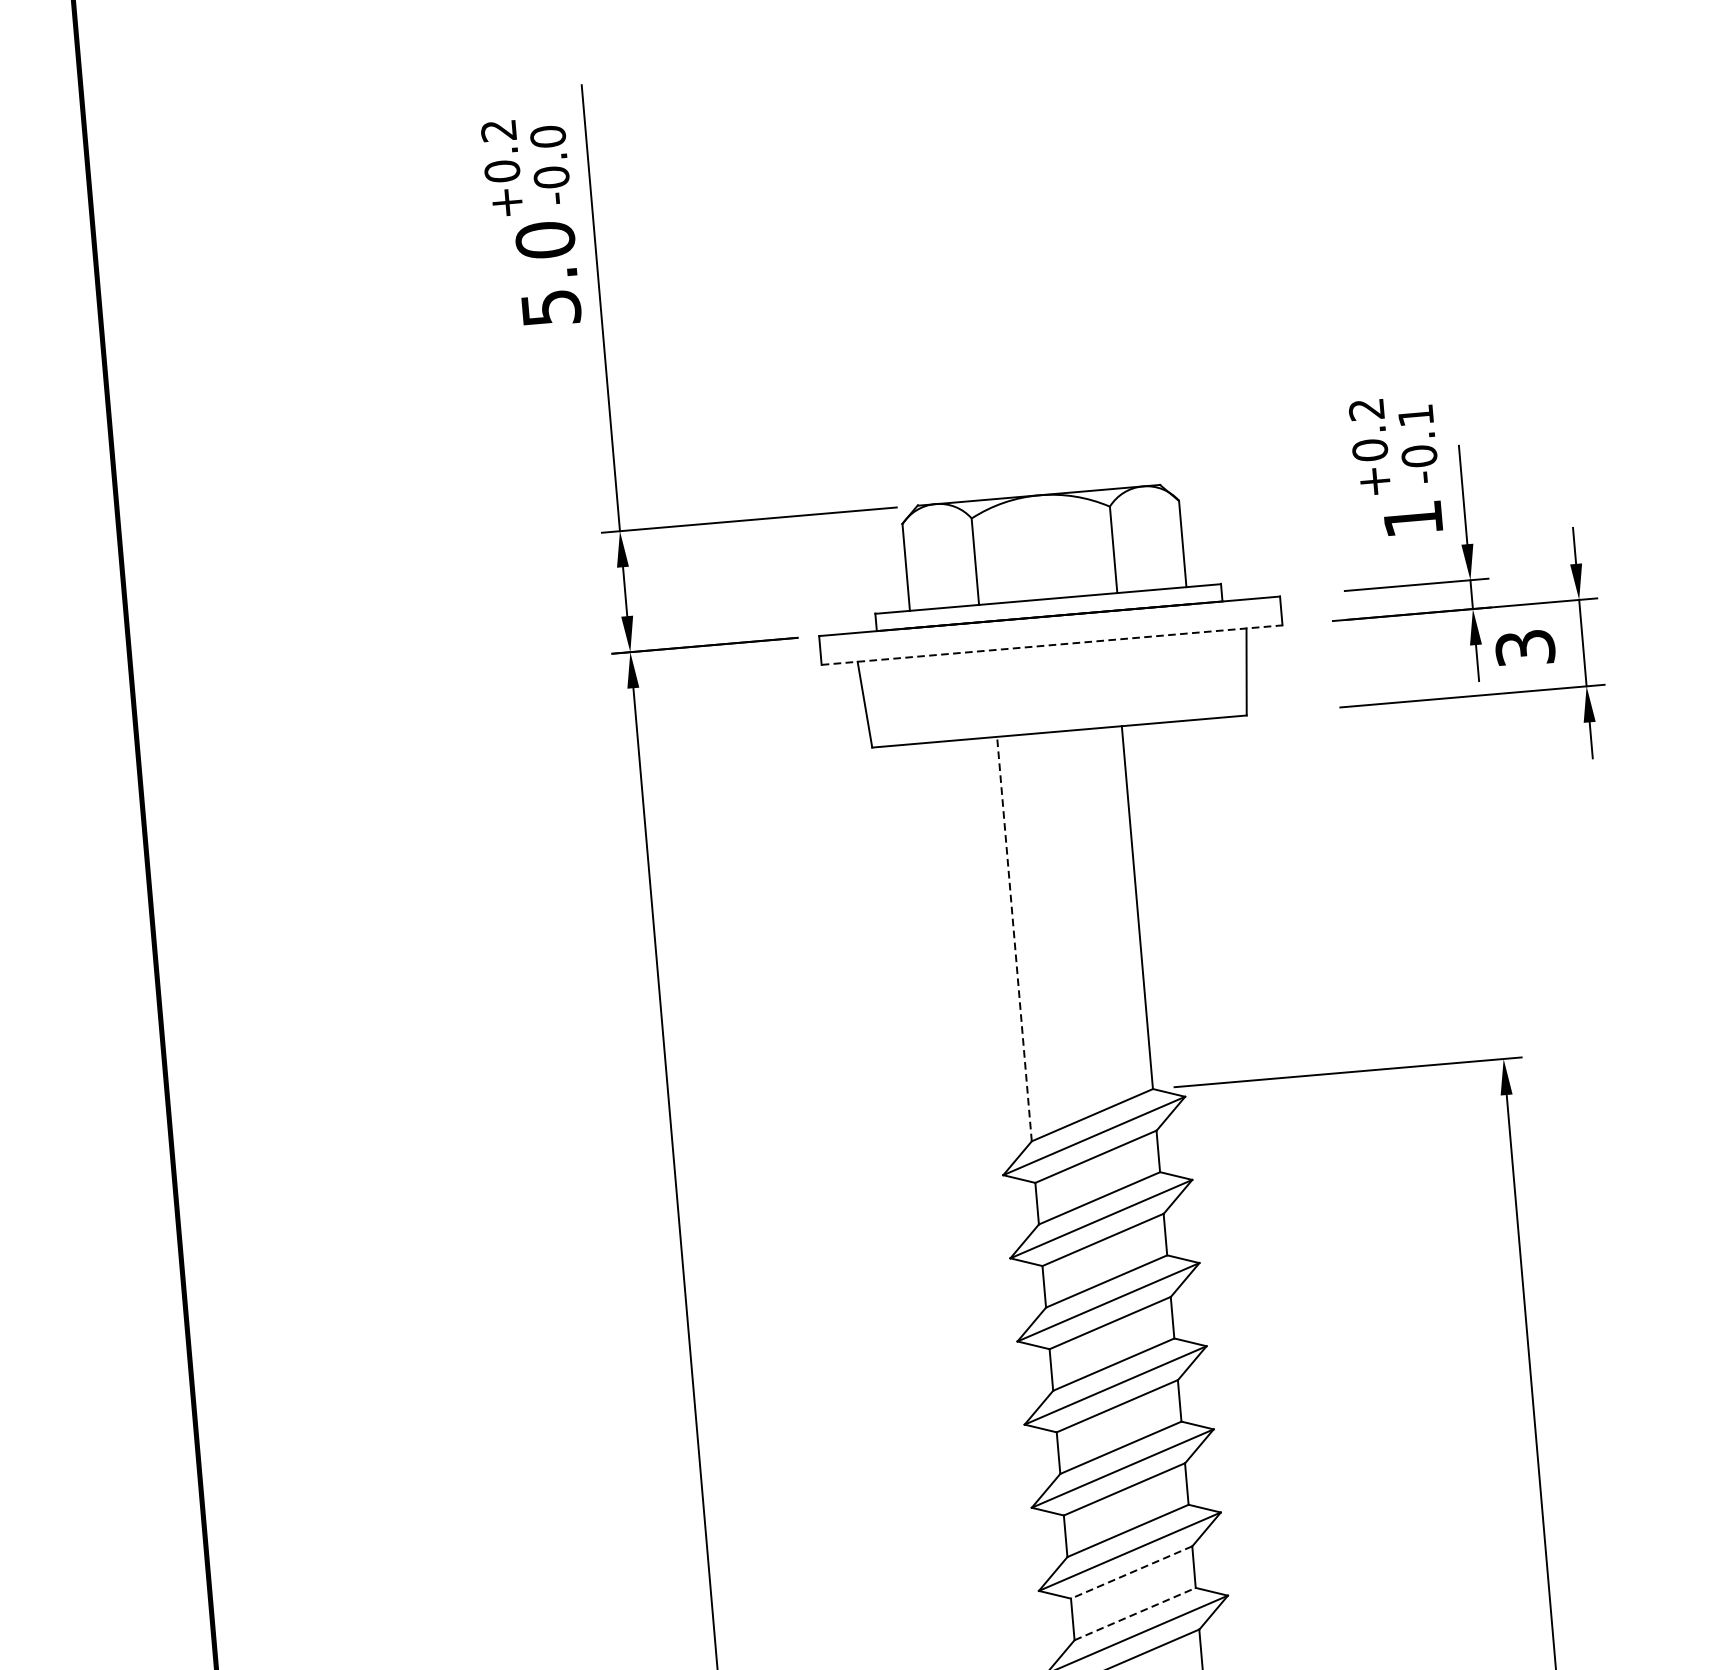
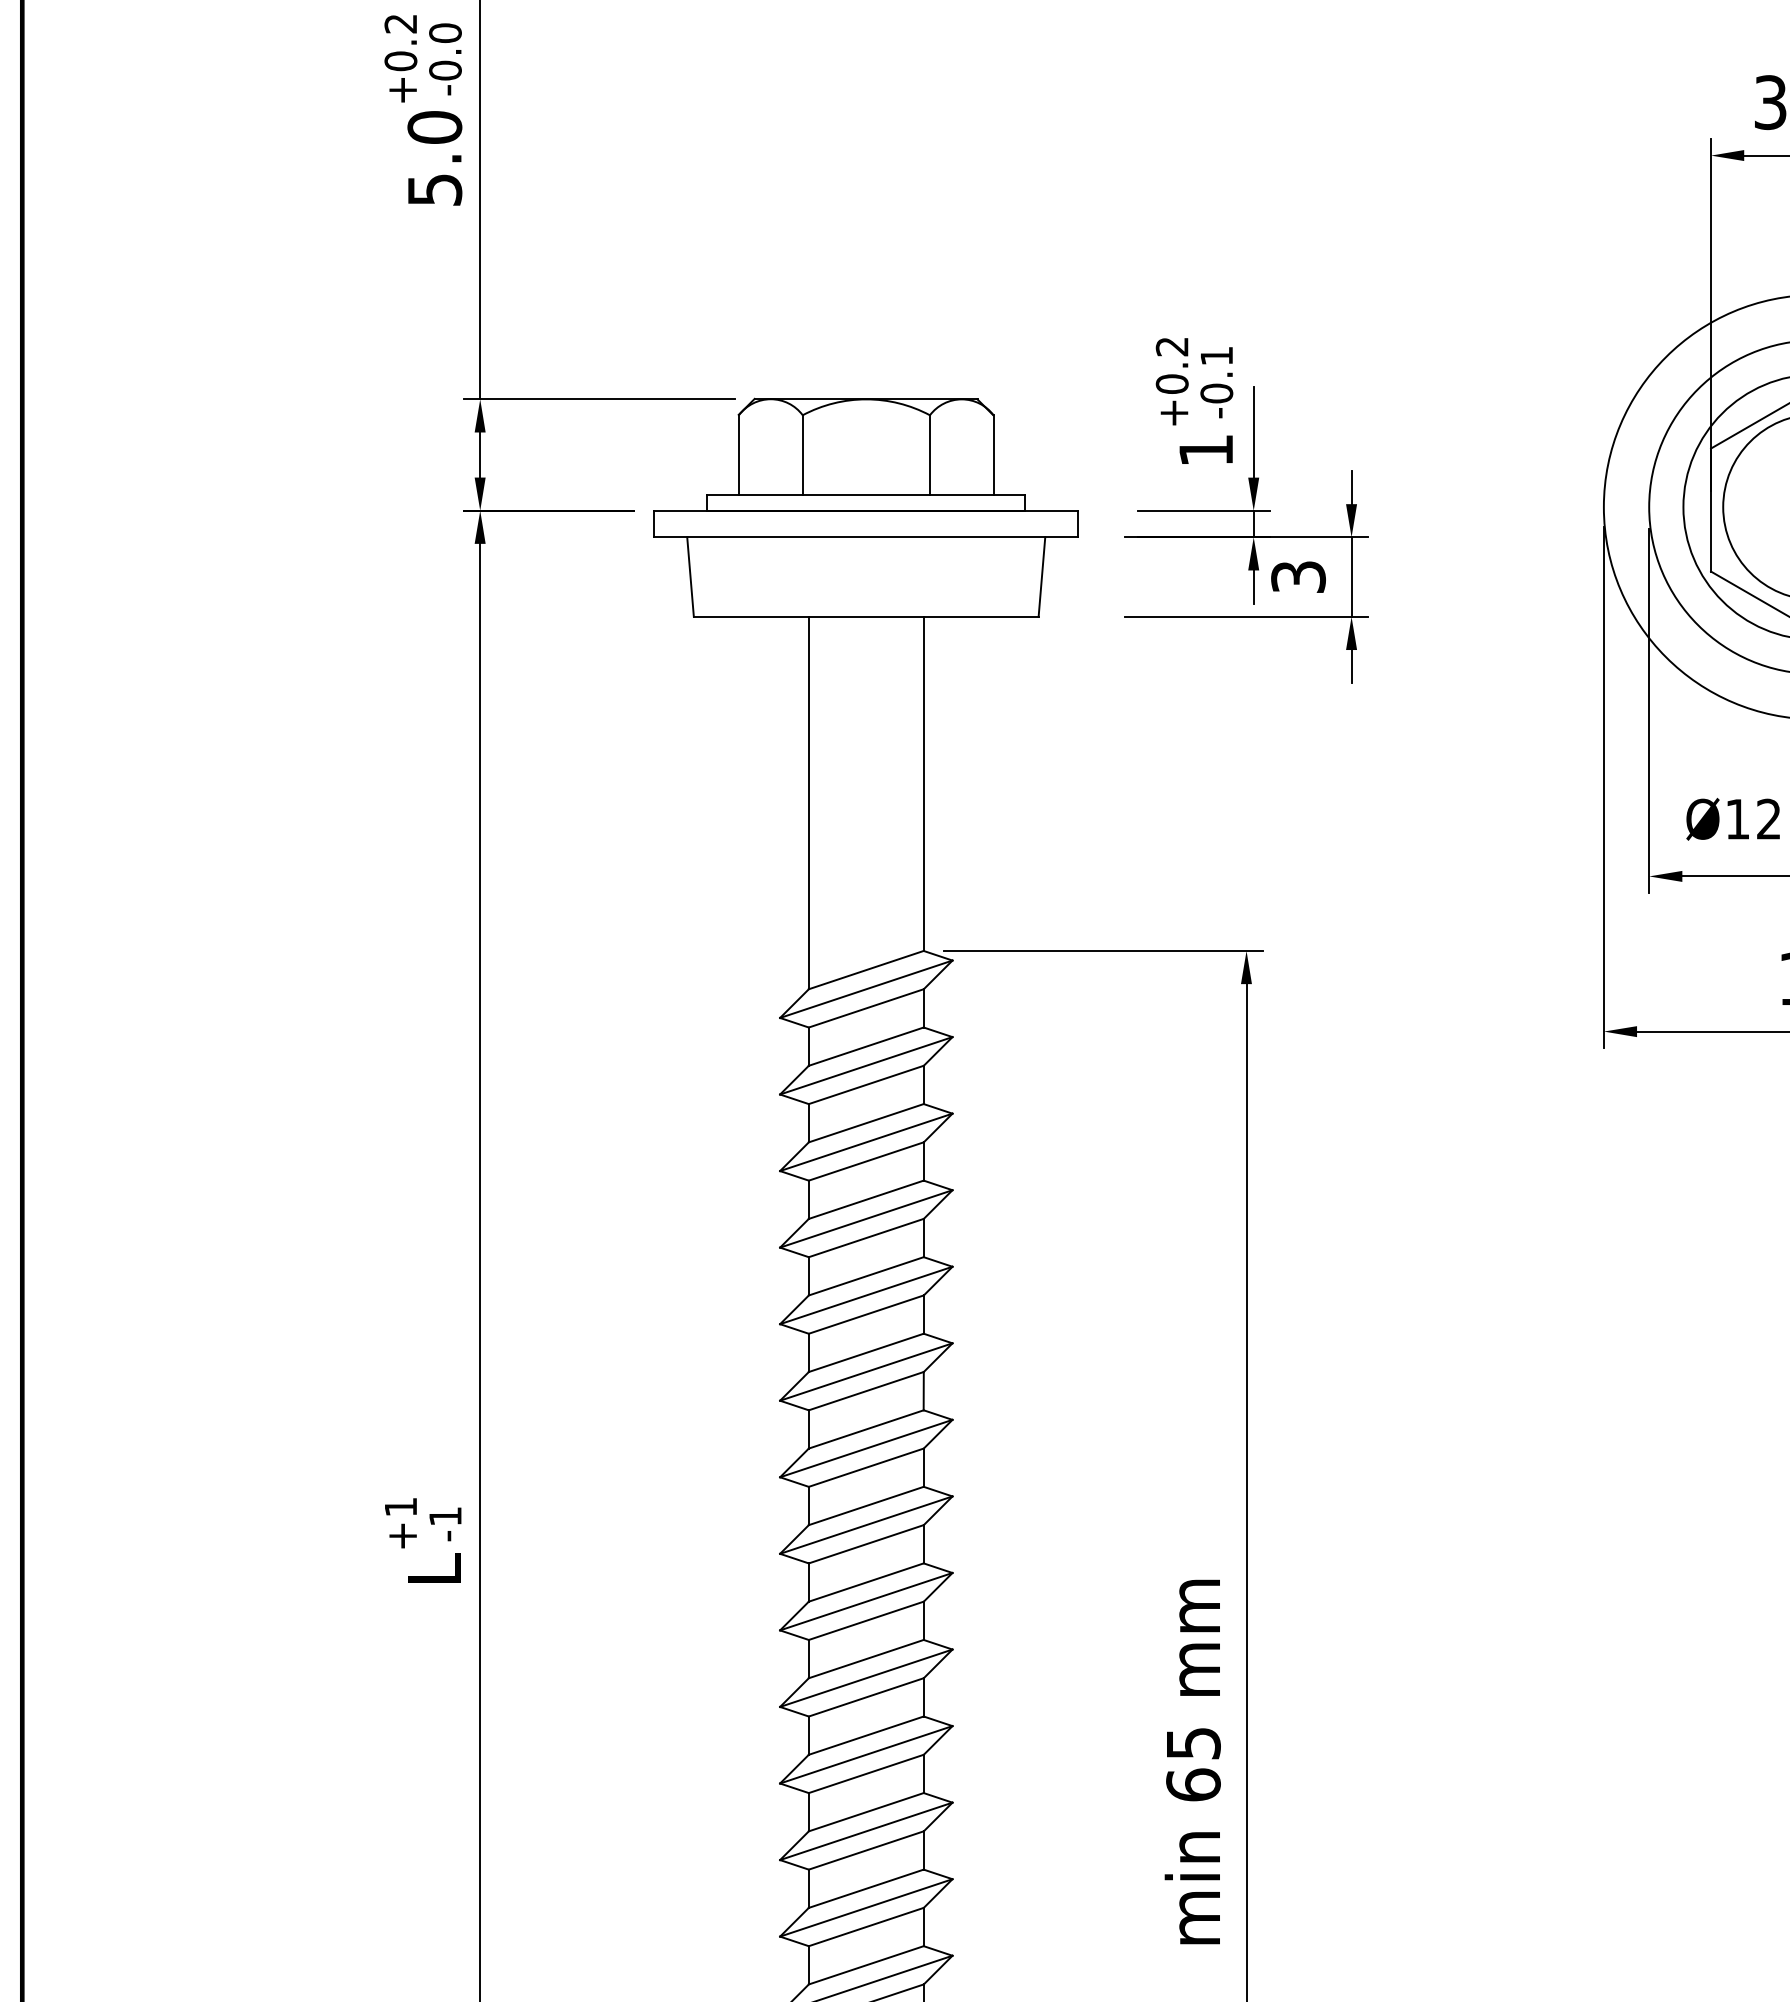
line: (1052, 645) -> (866, 537), dashed -> solid
line: (1014, 938) -> (808, 802), dashed -> solid
line: (1131, 1572) -> (866, 1391), dashed -> solid
line: (1135, 1614) -> (866, 1429), dashed -> solid

